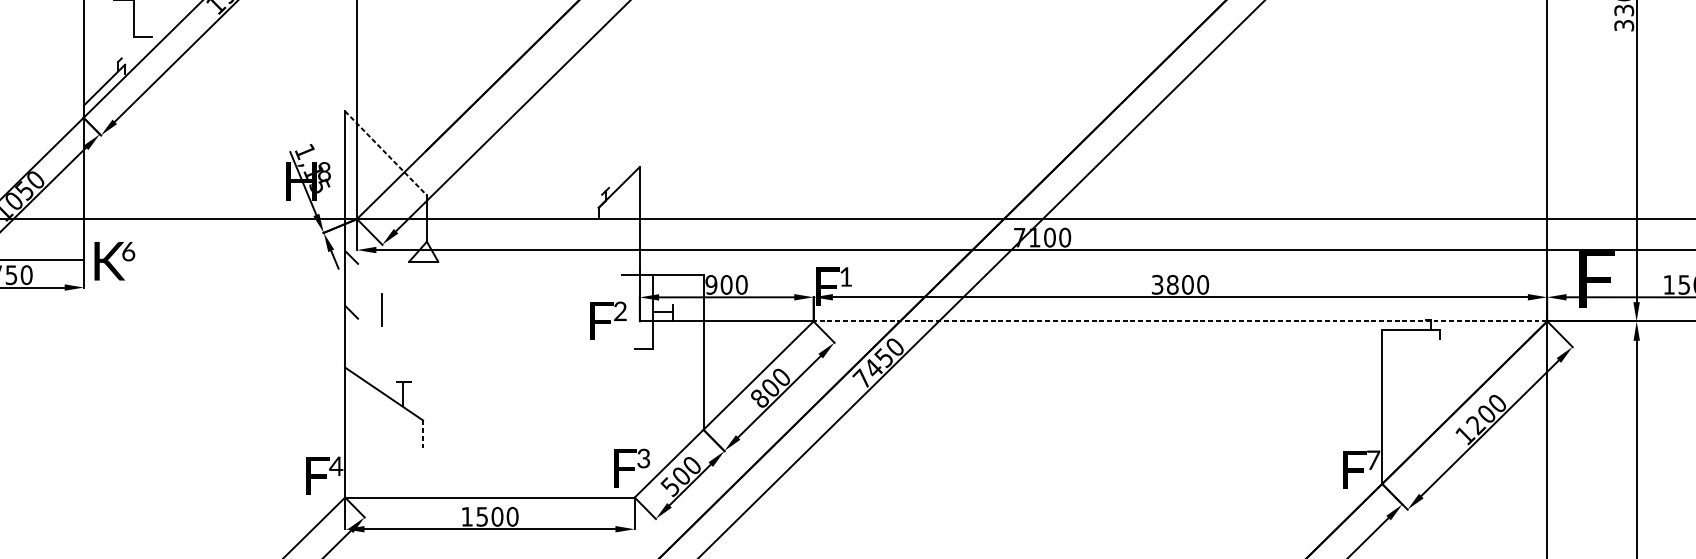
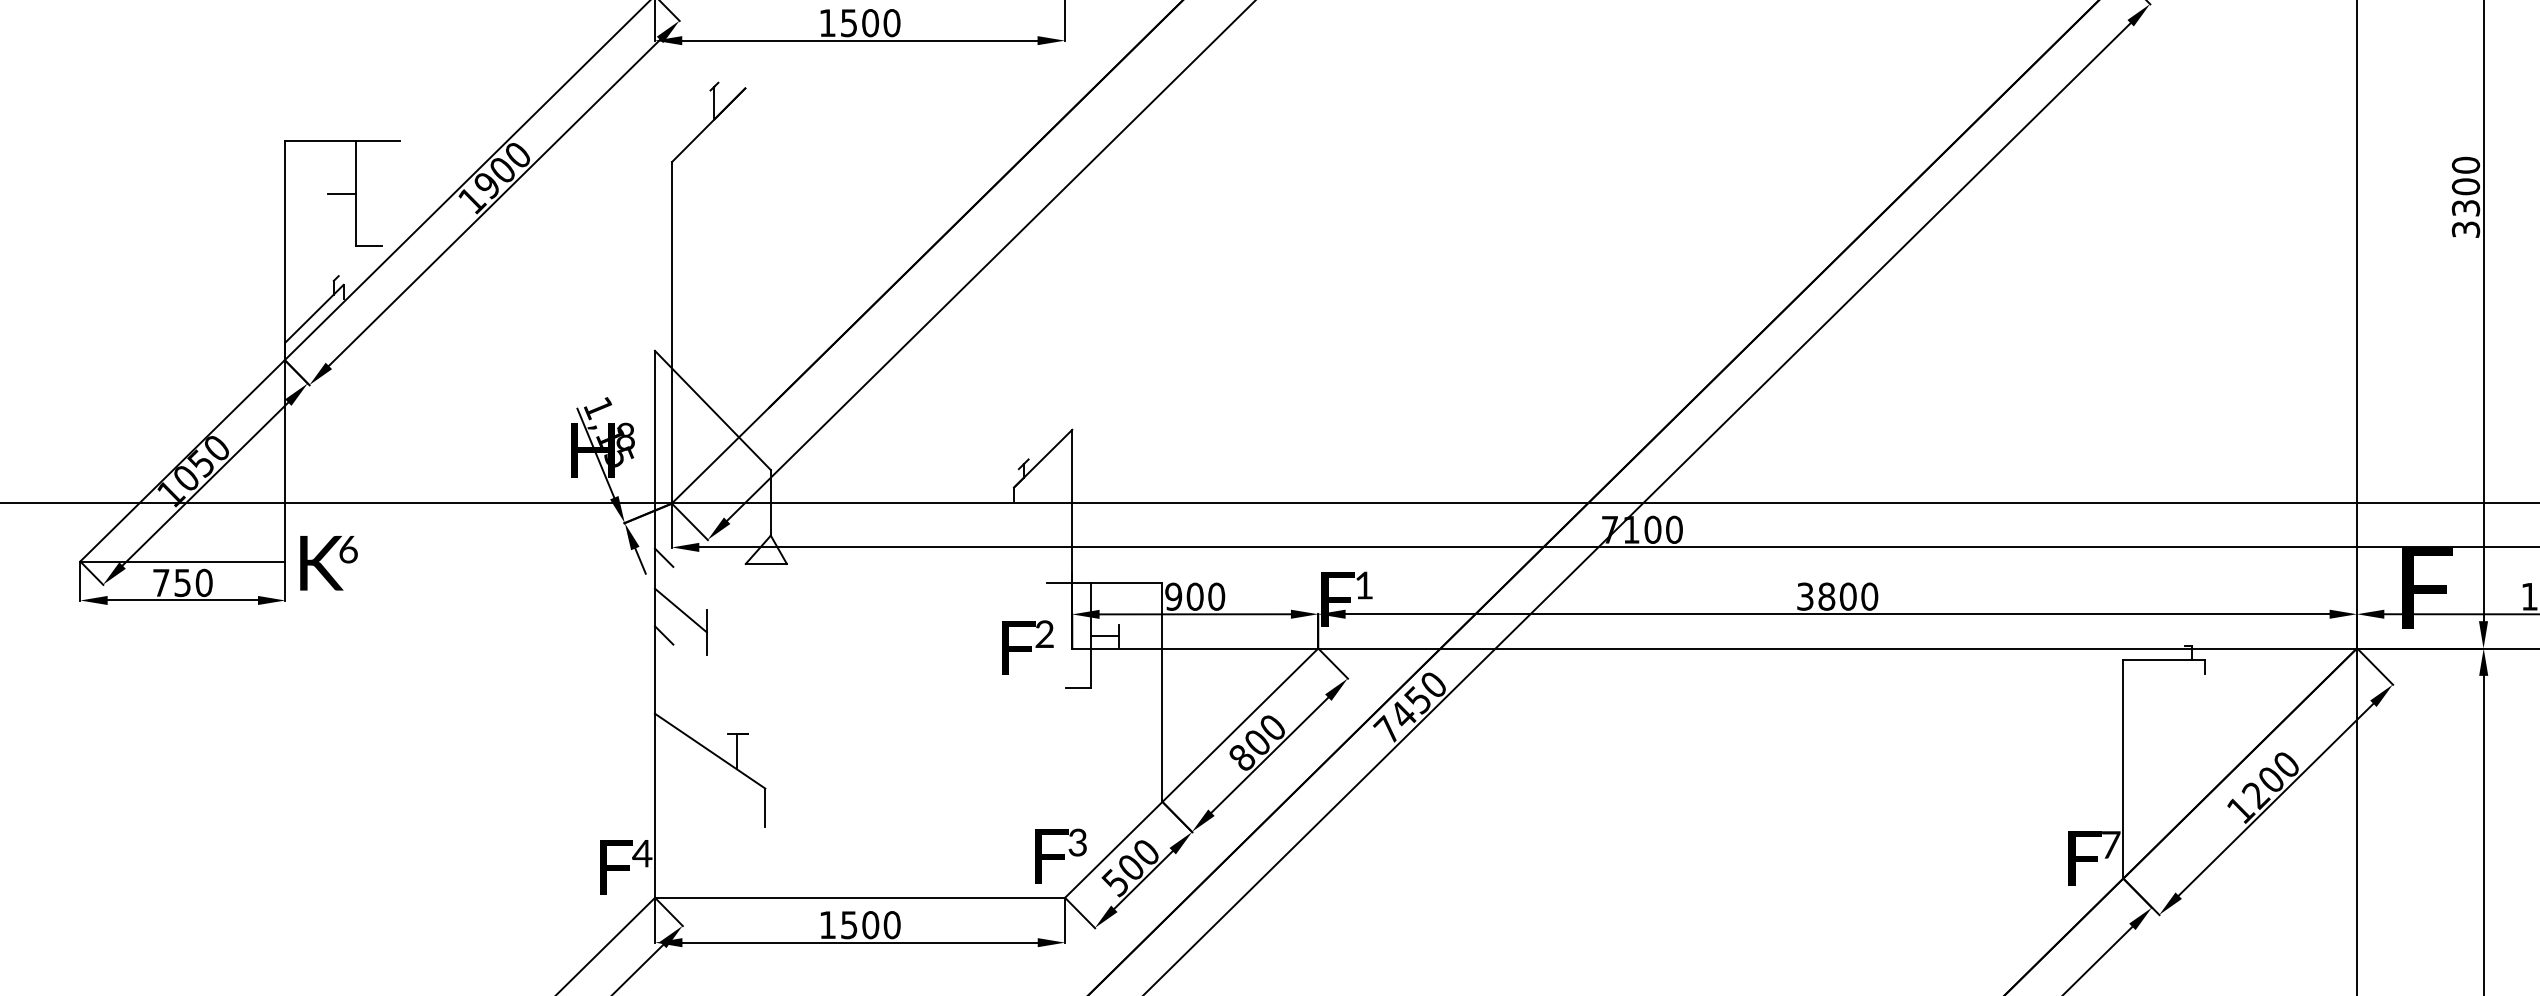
line: (386, 153) -> (713, 410), dashed -> solid
line: (363, 294) -> (680, 610), added
line: (1180, 321) -> (1837, 648), dashed -> solid
line: (423, 434) -> (765, 808), dashed -> solid

